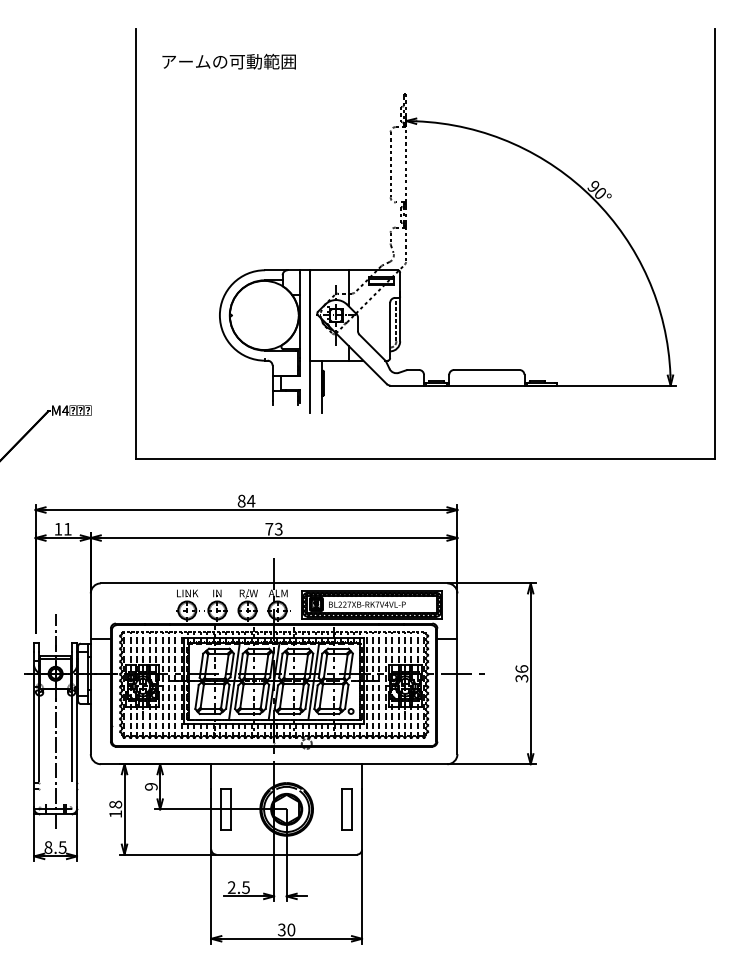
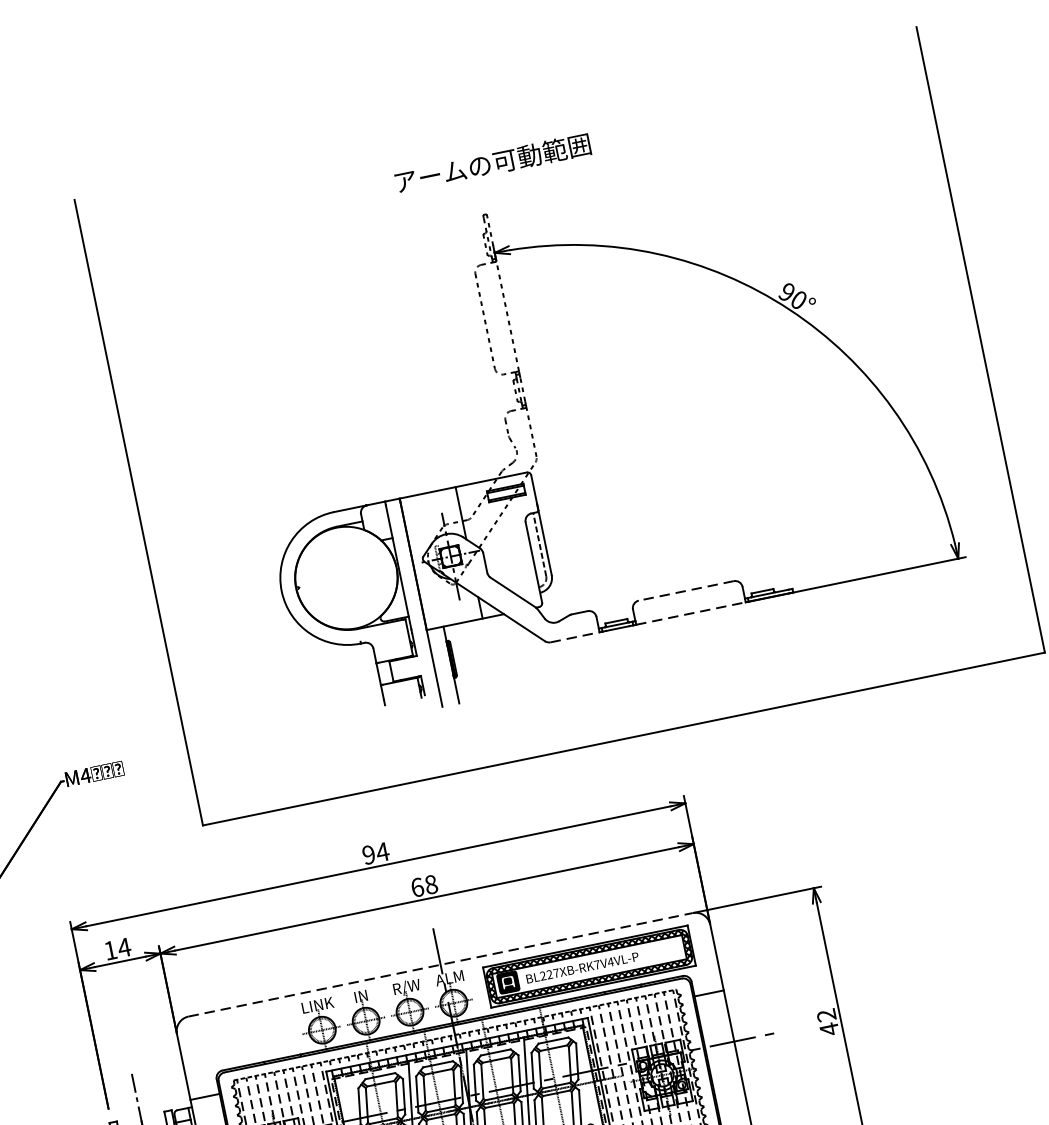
text: (228, 61) -> (491, 163), moved
line: (486, 369) -> (685, 590), solid -> dashed
line: (407, 385) -> (575, 637), solid -> dashed
line: (486, 385) -> (690, 613), solid -> dashed
text: (241, 500) -> (368, 853), 84 -> 94
text: (273, 528) -> (423, 885), 73 -> 68
text: (67, 529) -> (124, 948), 11 -> 14
line: (274, 583) -> (441, 964), solid -> dashed
text: (521, 673) -> (827, 1022), 36 -> 42

